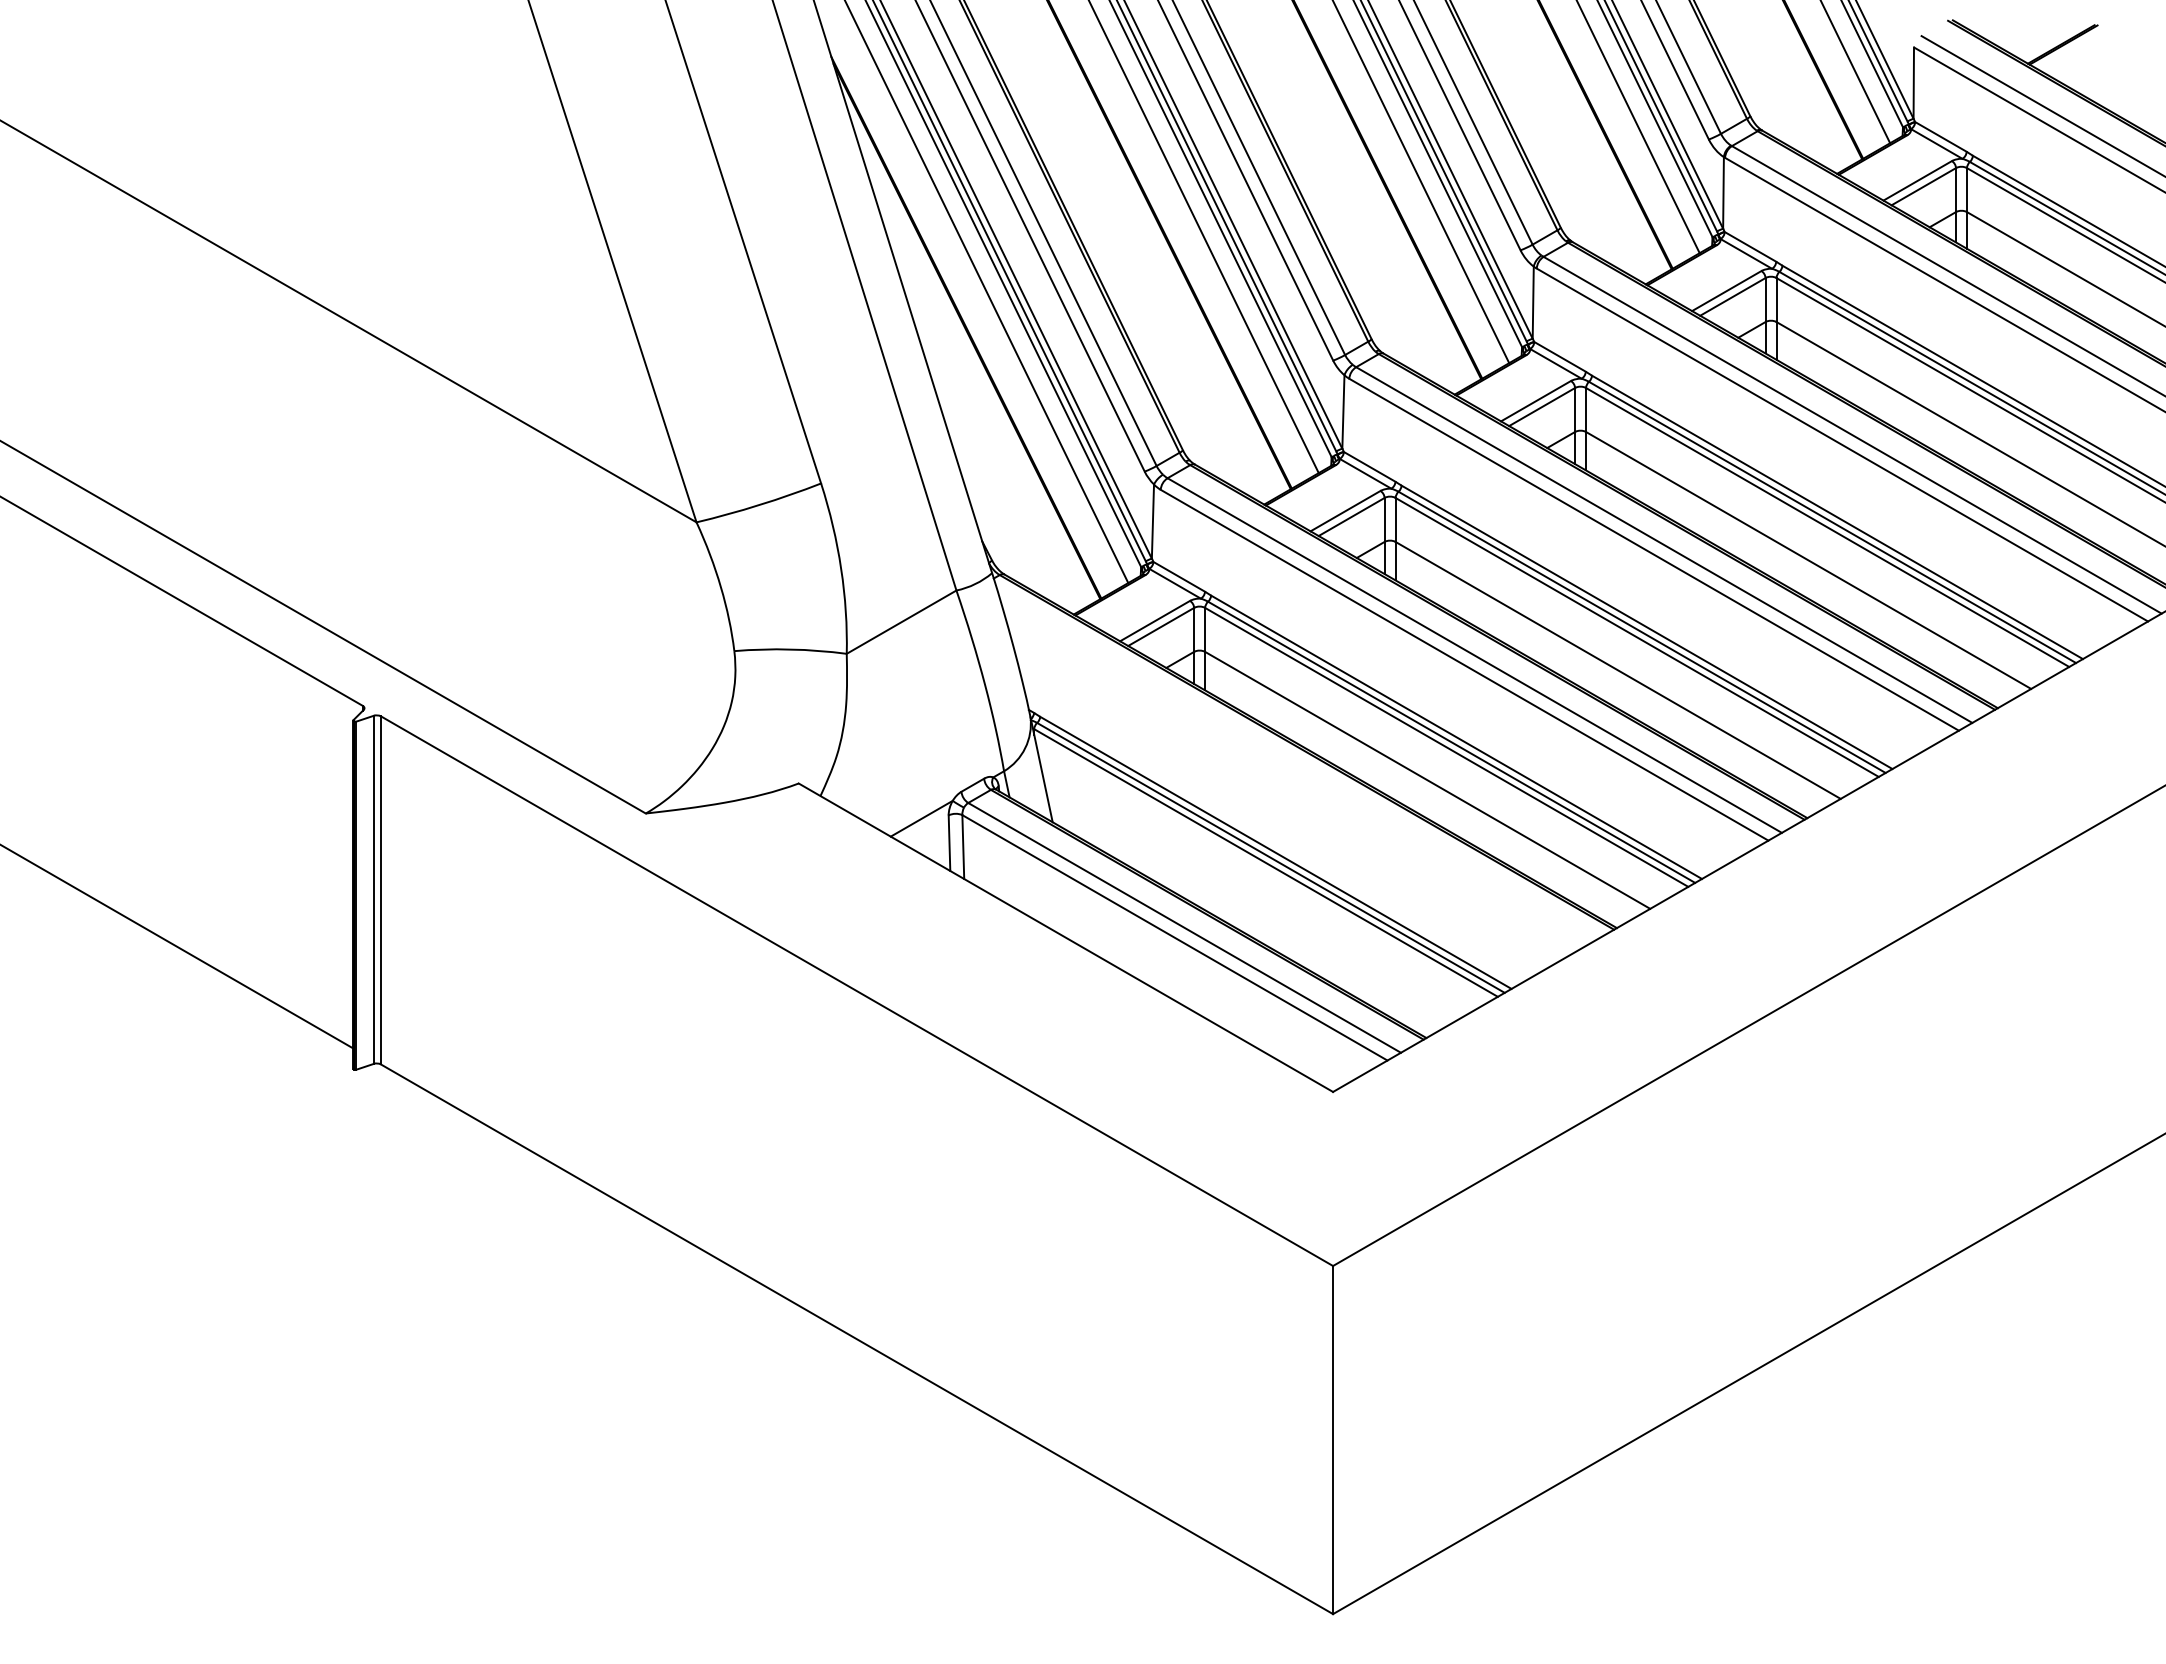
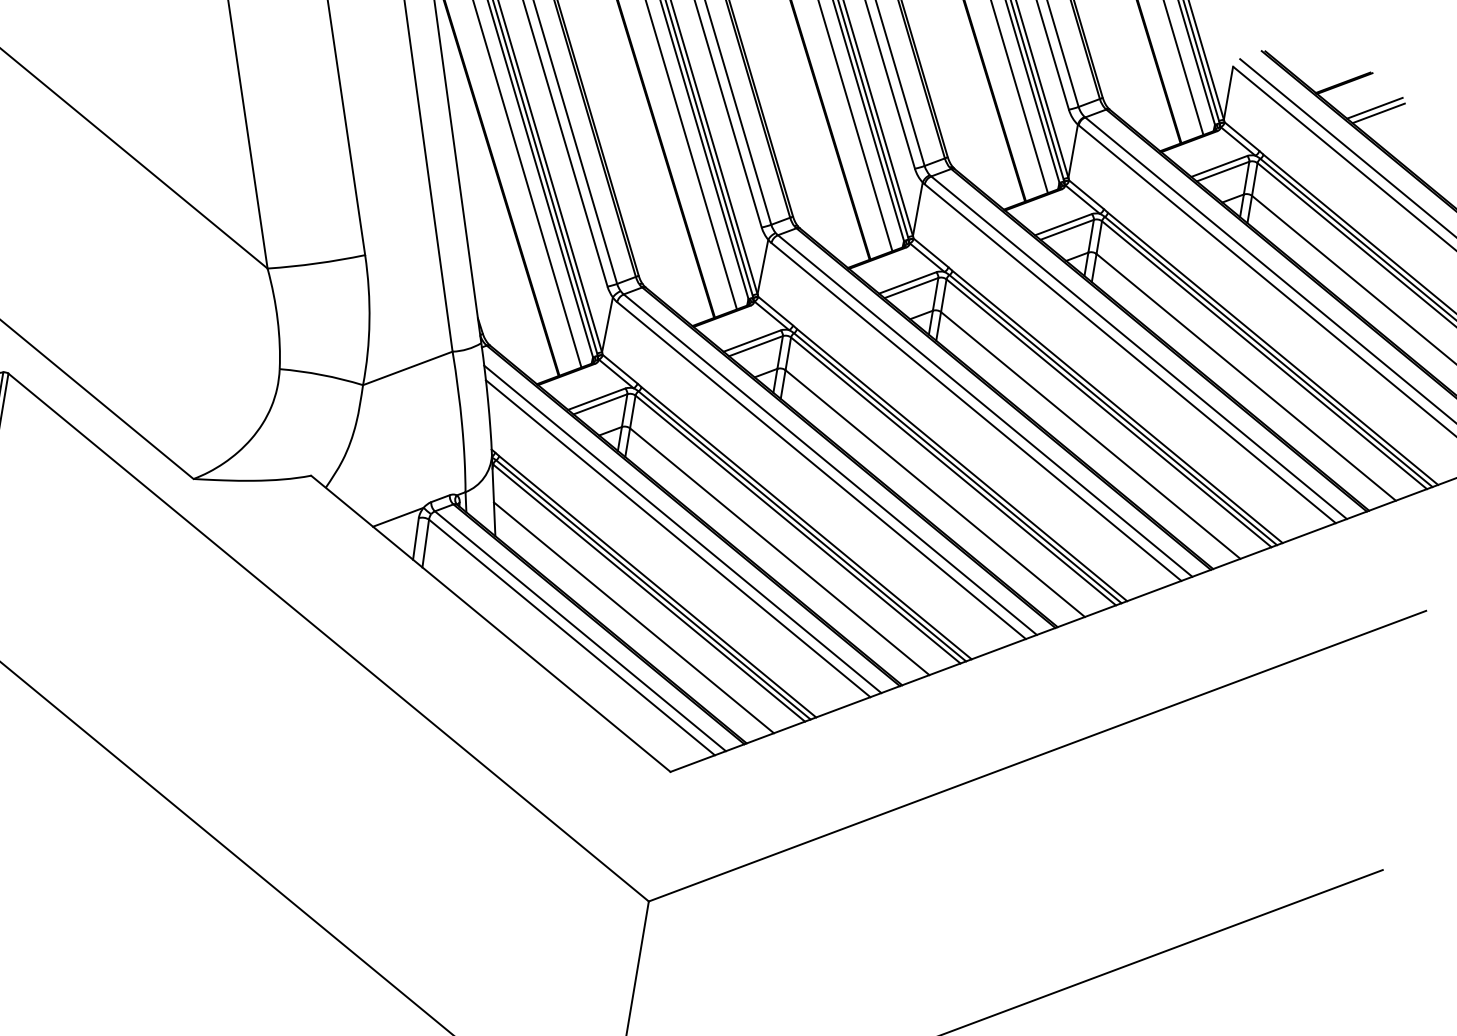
line: (2108, 70) -> (1375, 108), added
line: (2114, 76) -> (1378, 113), added
line: (1295, 771) -> (682, 528), added
line: (1291, 785) -> (677, 538), added
line: (1251, 898) -> (633, 617), added

